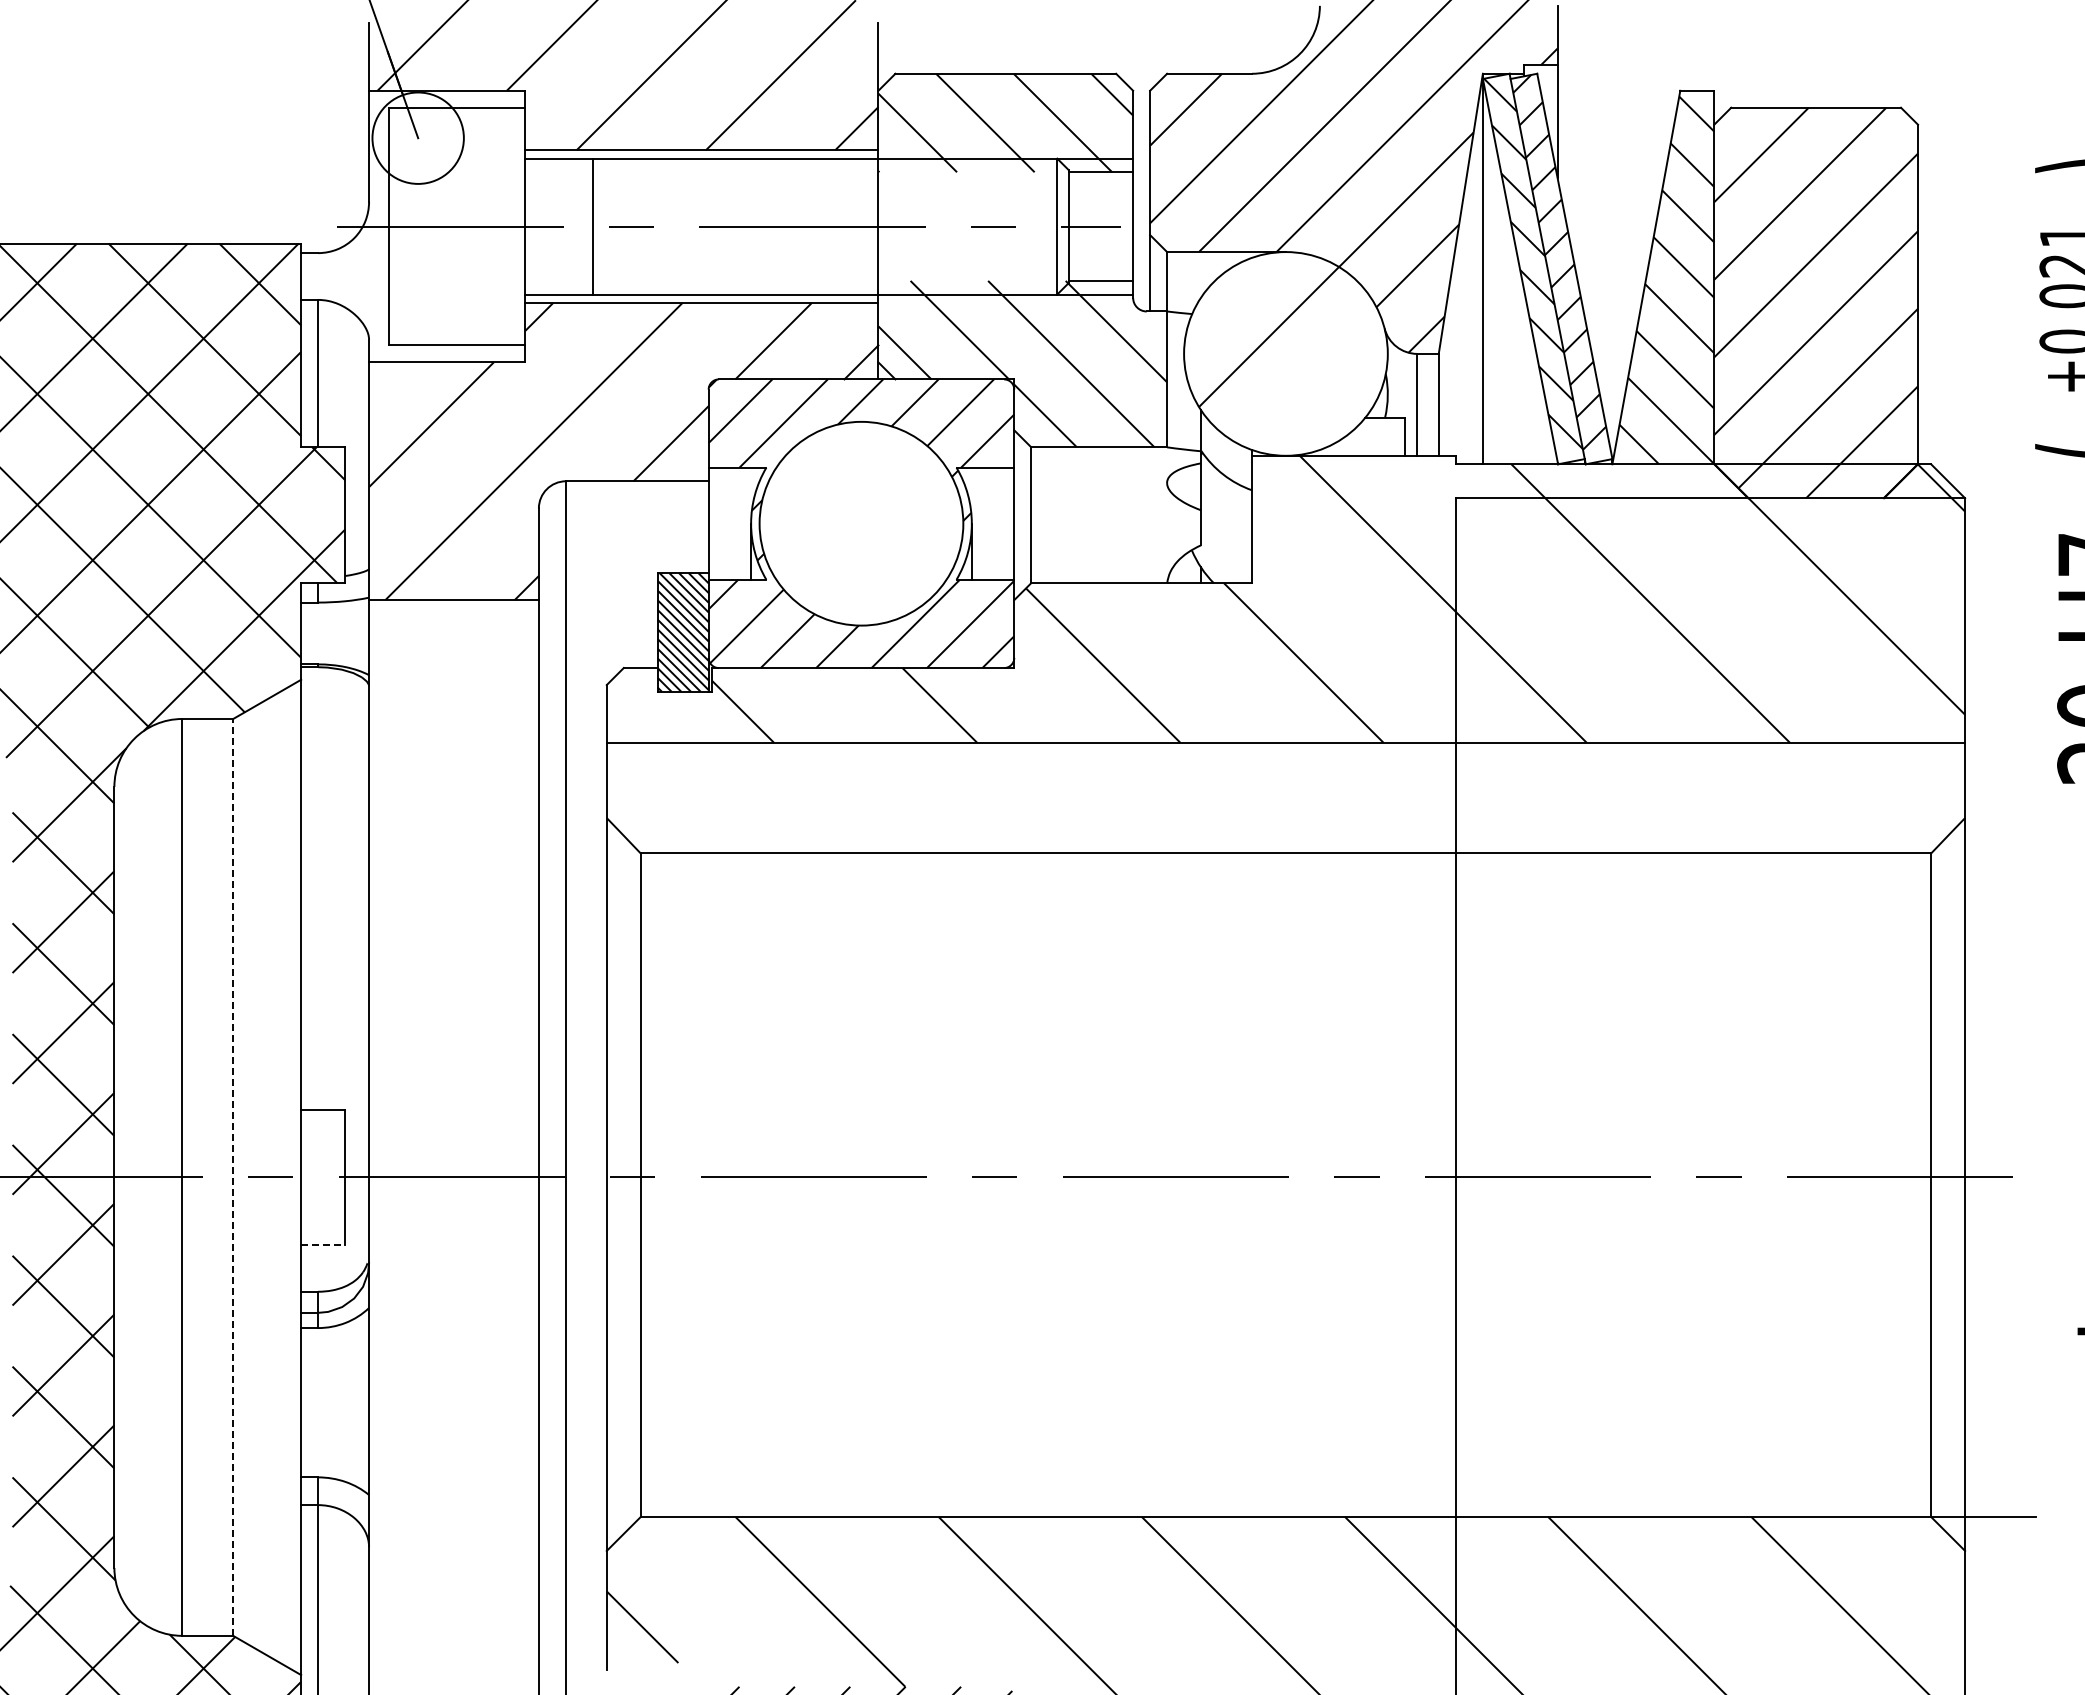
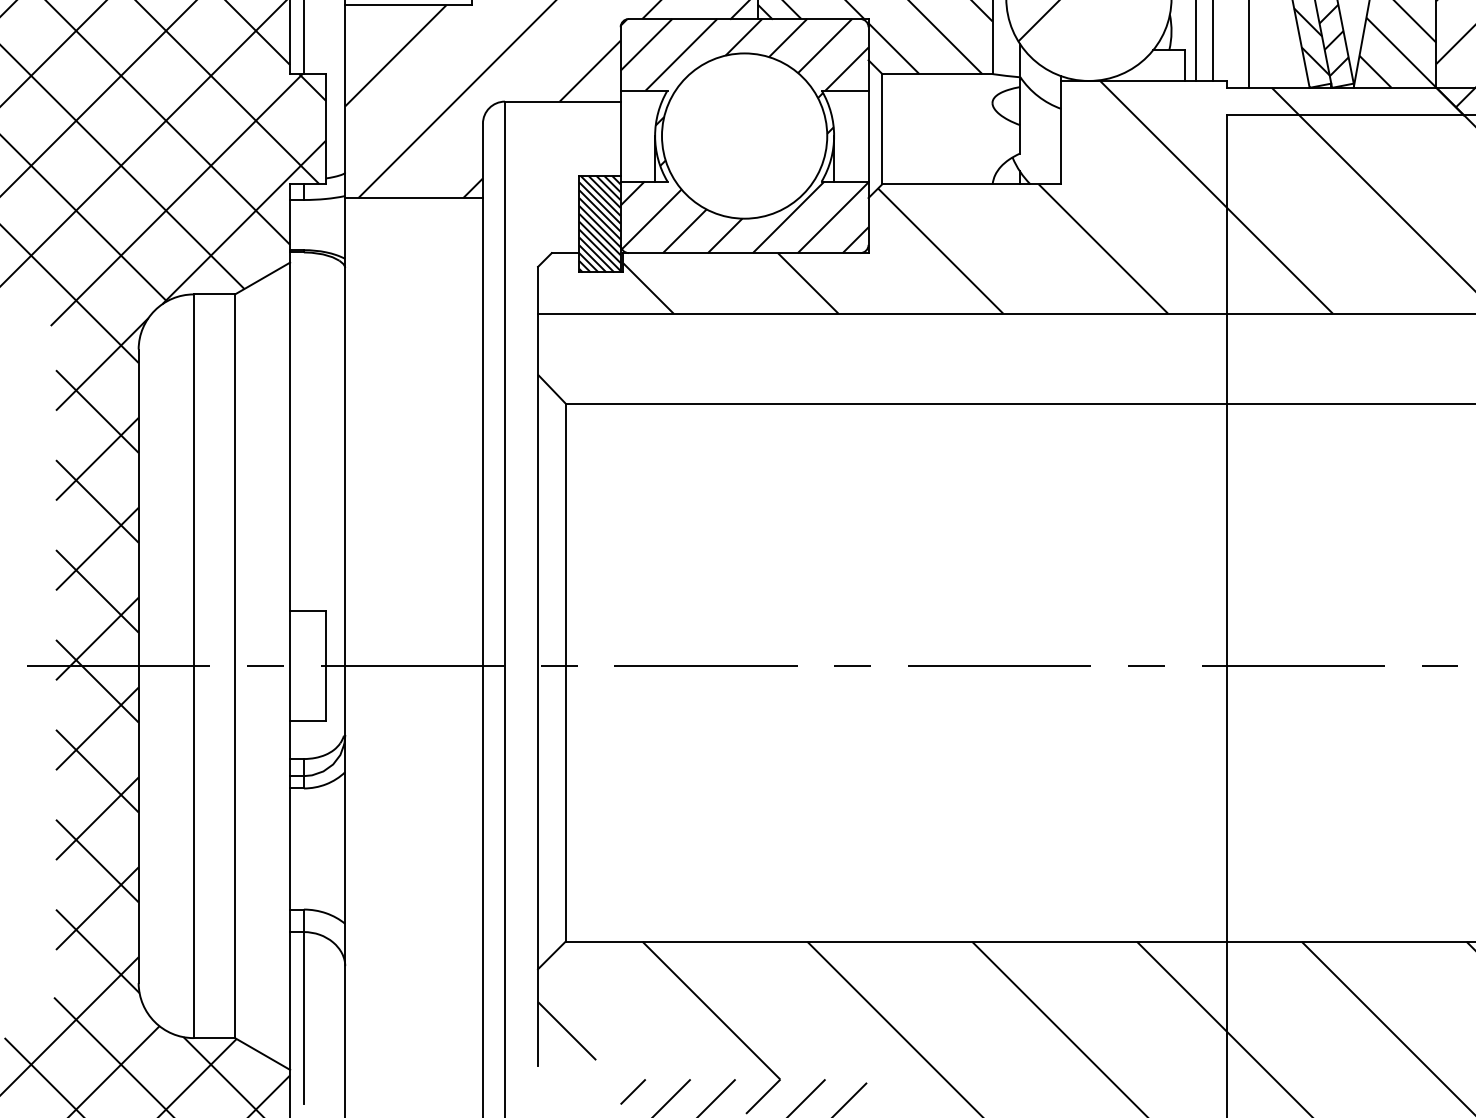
line: (233, 1176) -> (235, 665), dashed -> solid
line: (323, 1245) -> (308, 721), dashed -> solid

